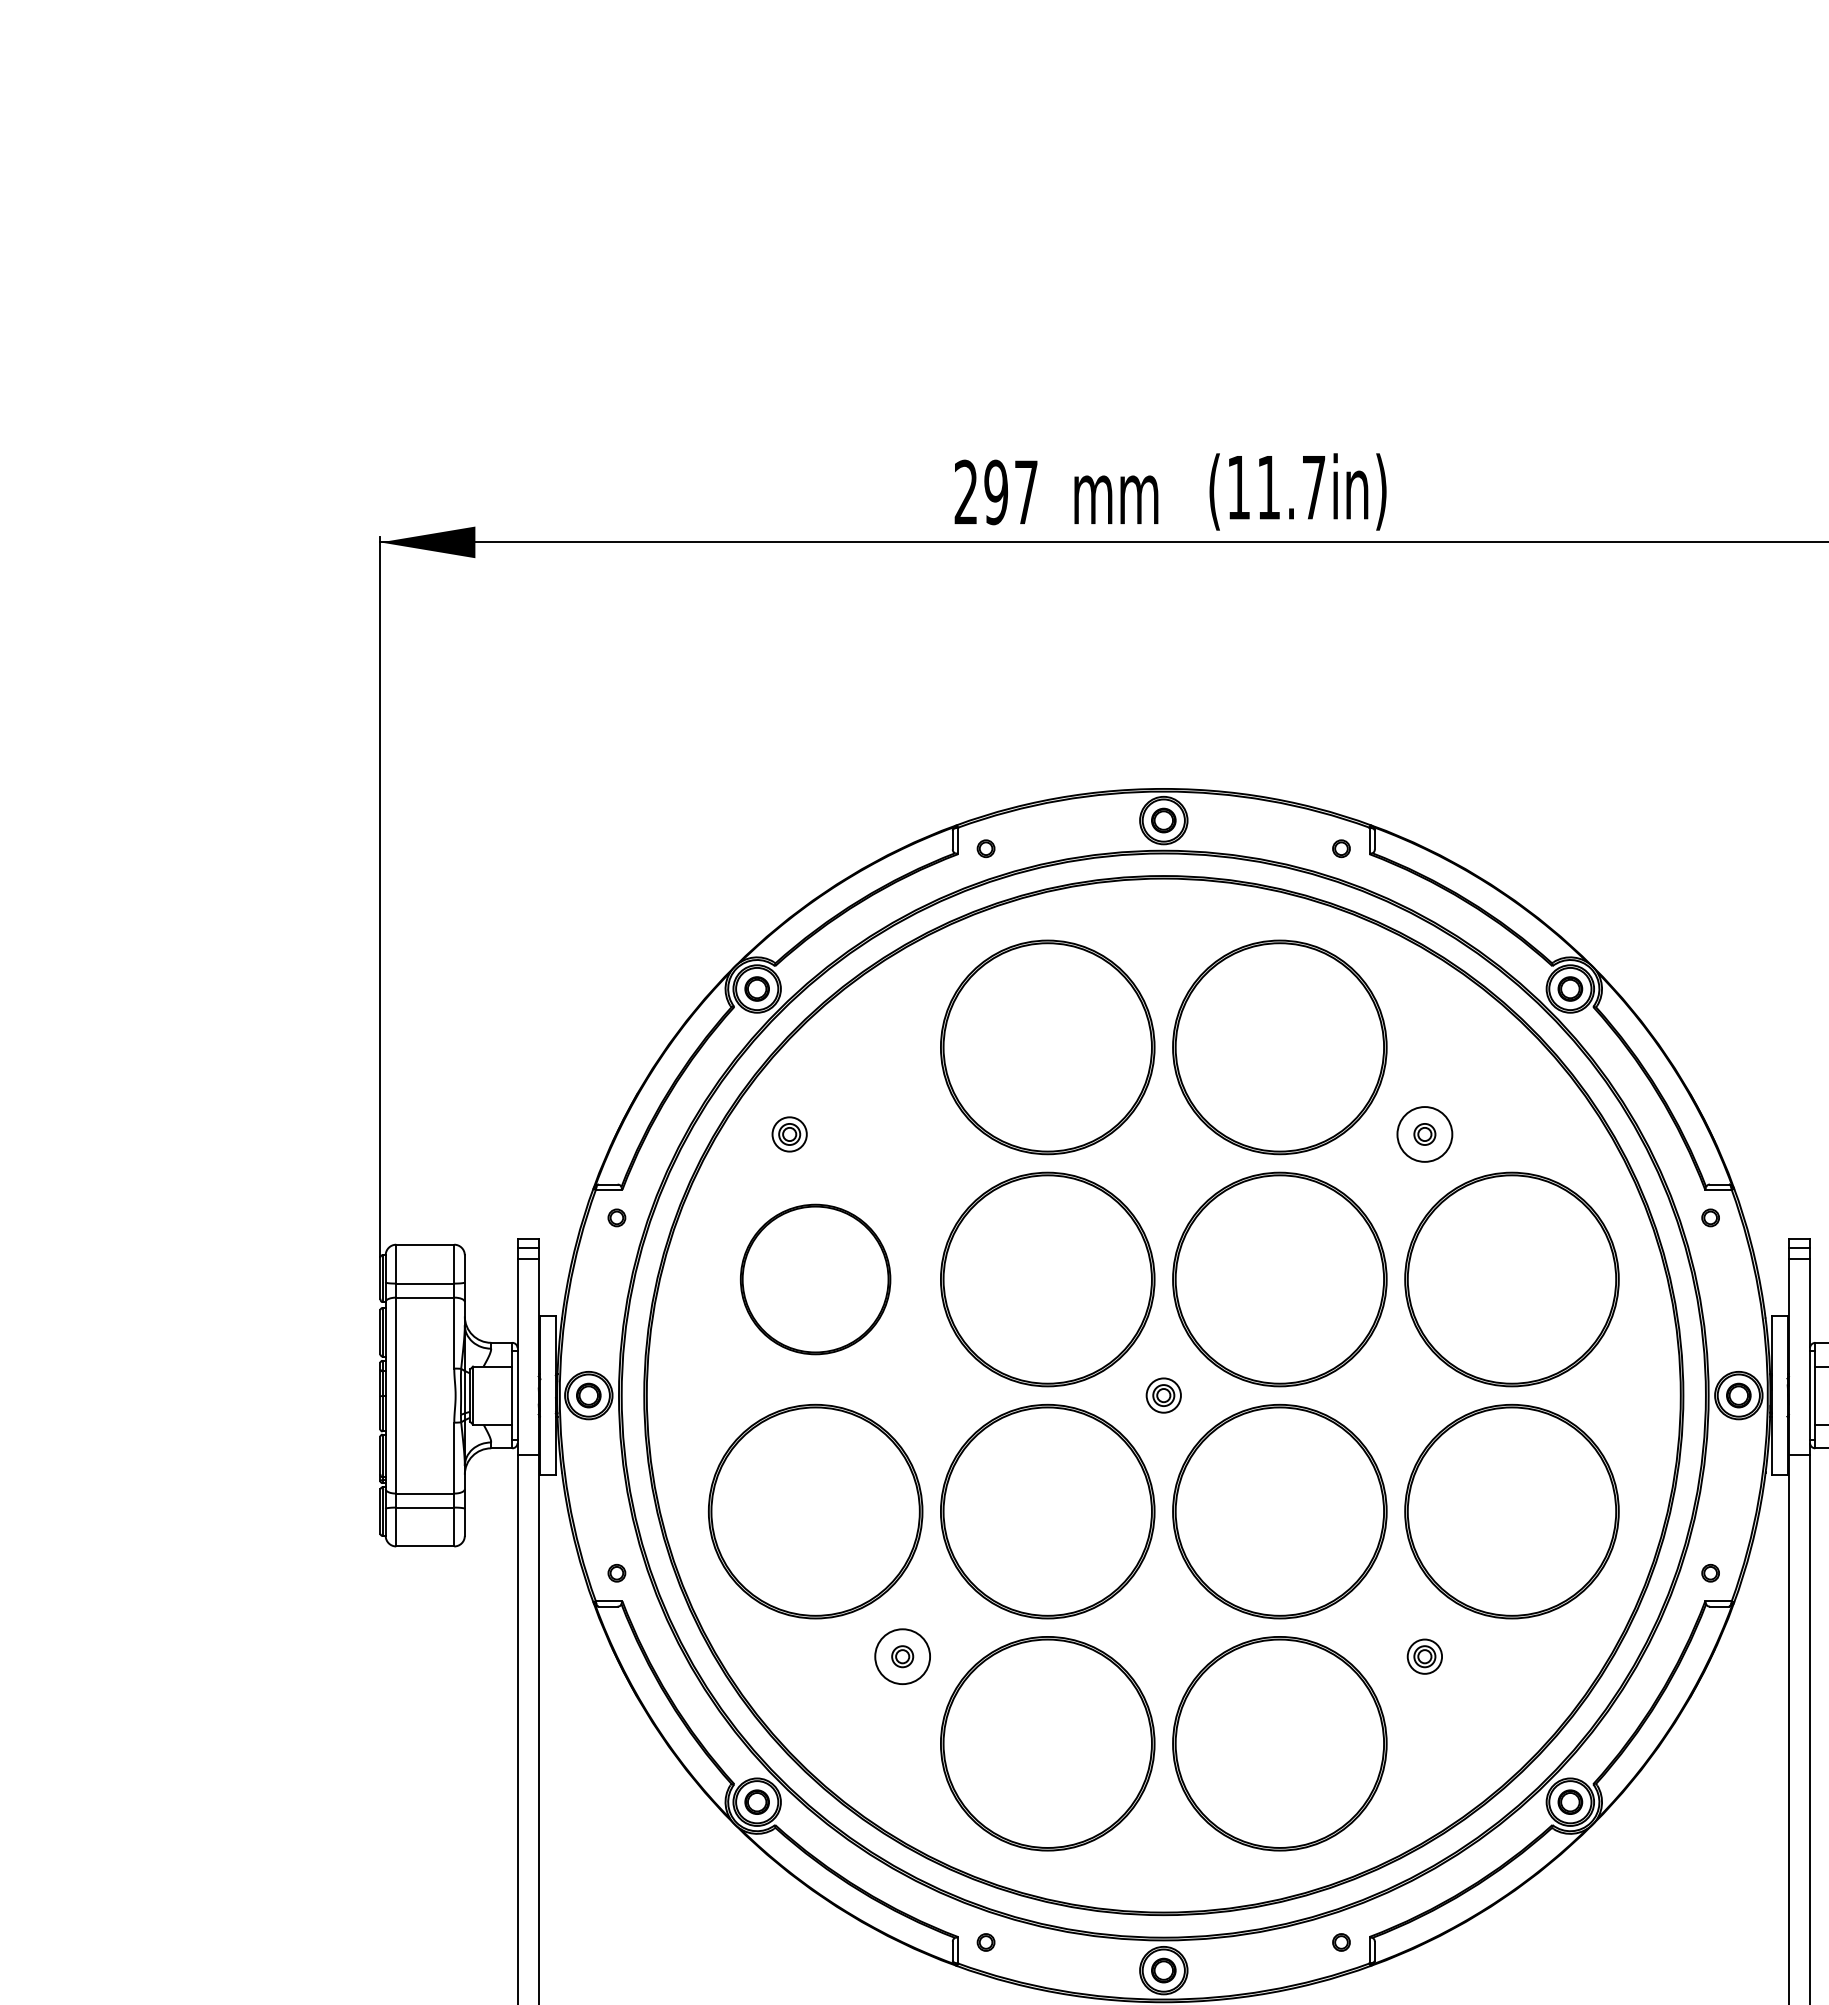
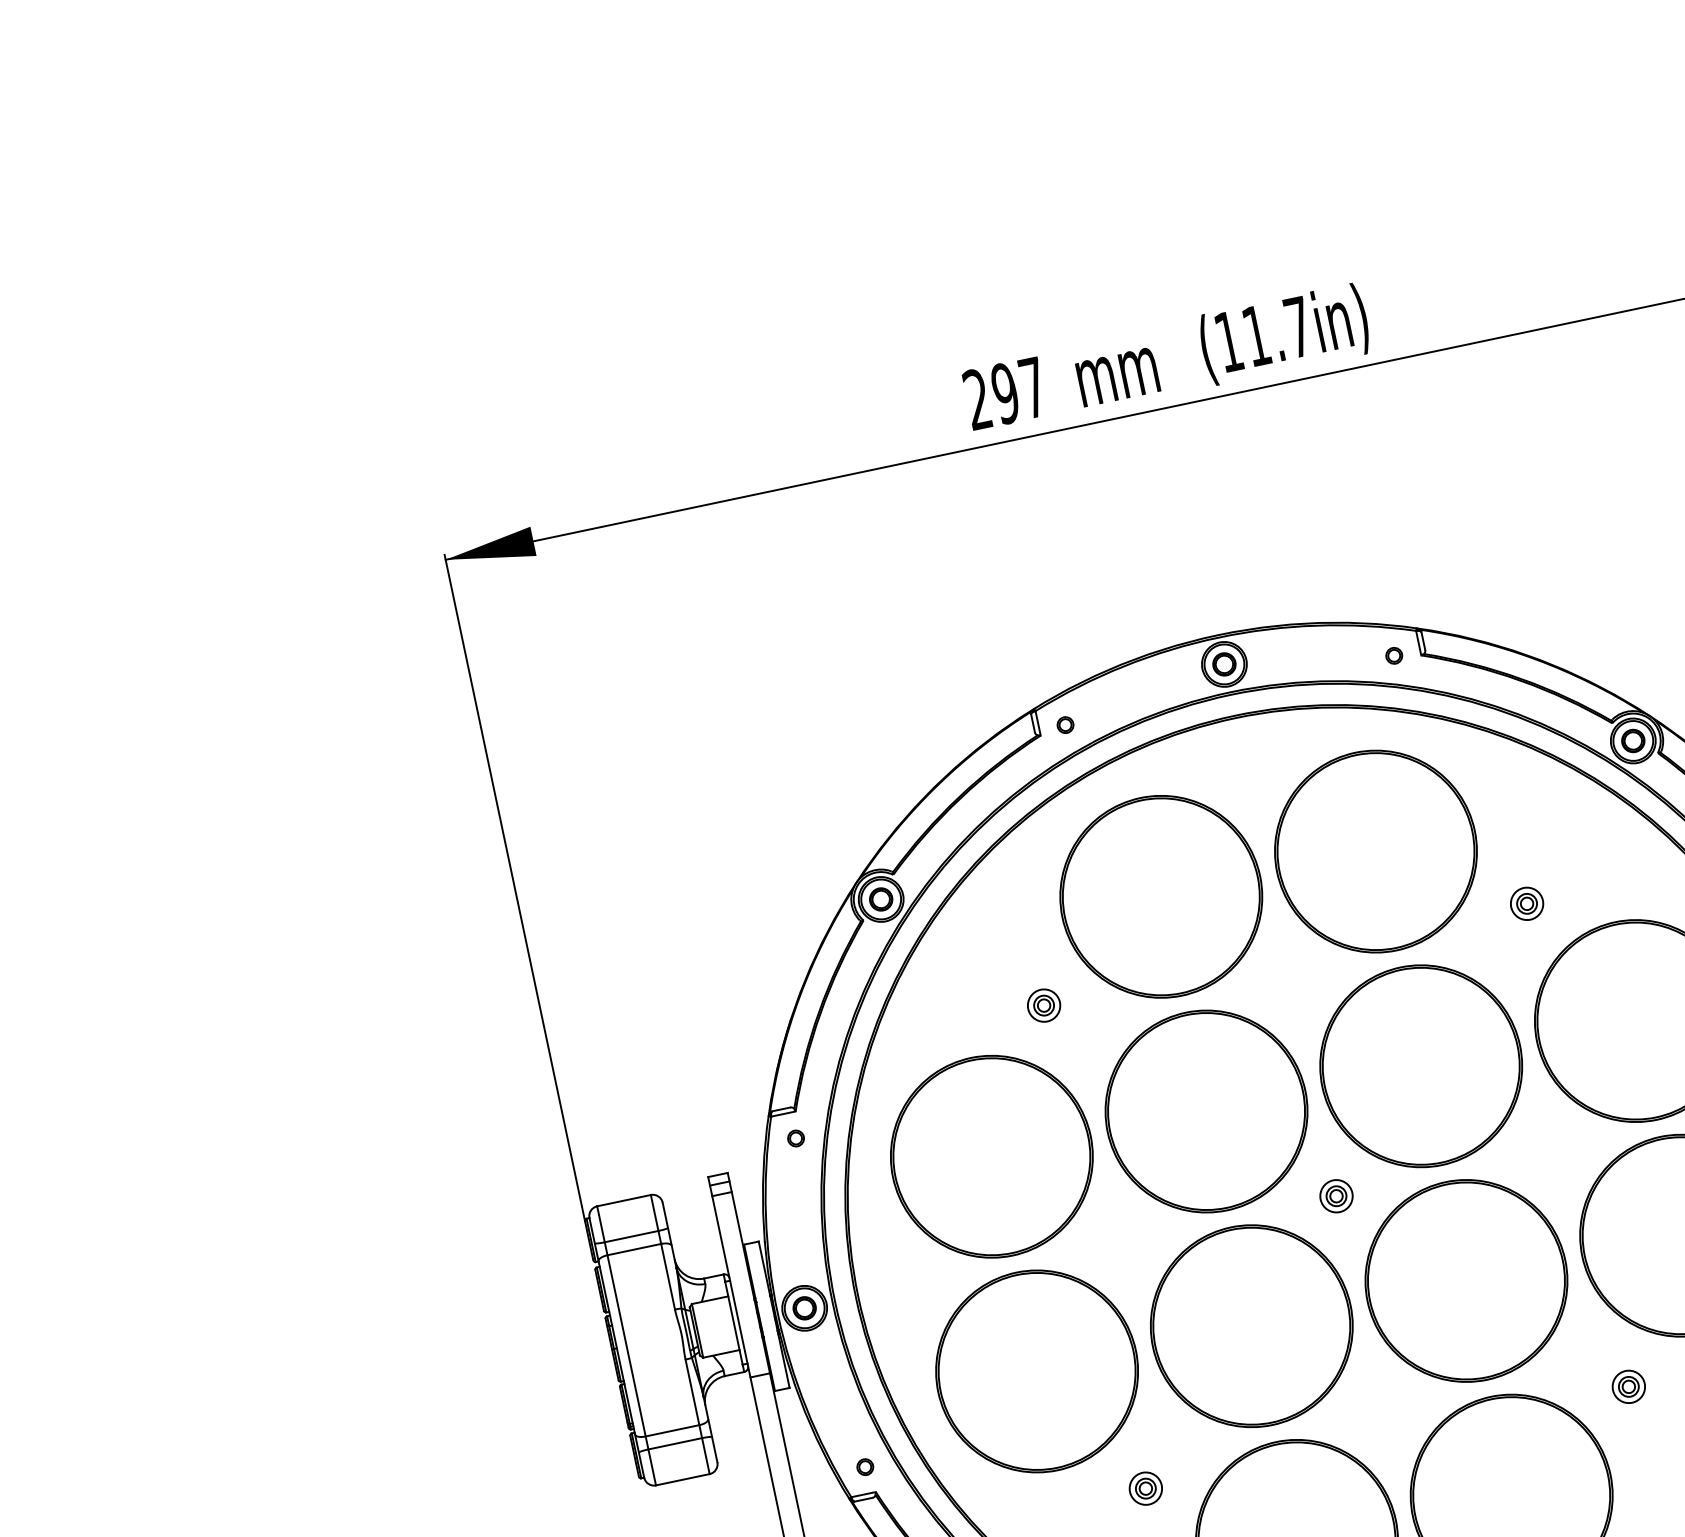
part: (789, 1134) -> (1043, 1005), moved
circle: (1424, 1134) -> (1526, 903), size x0.62
part: (815, 1279) -> (991, 1156), size x1.43
circle: (902, 1656) -> (1145, 1488), size x0.62

